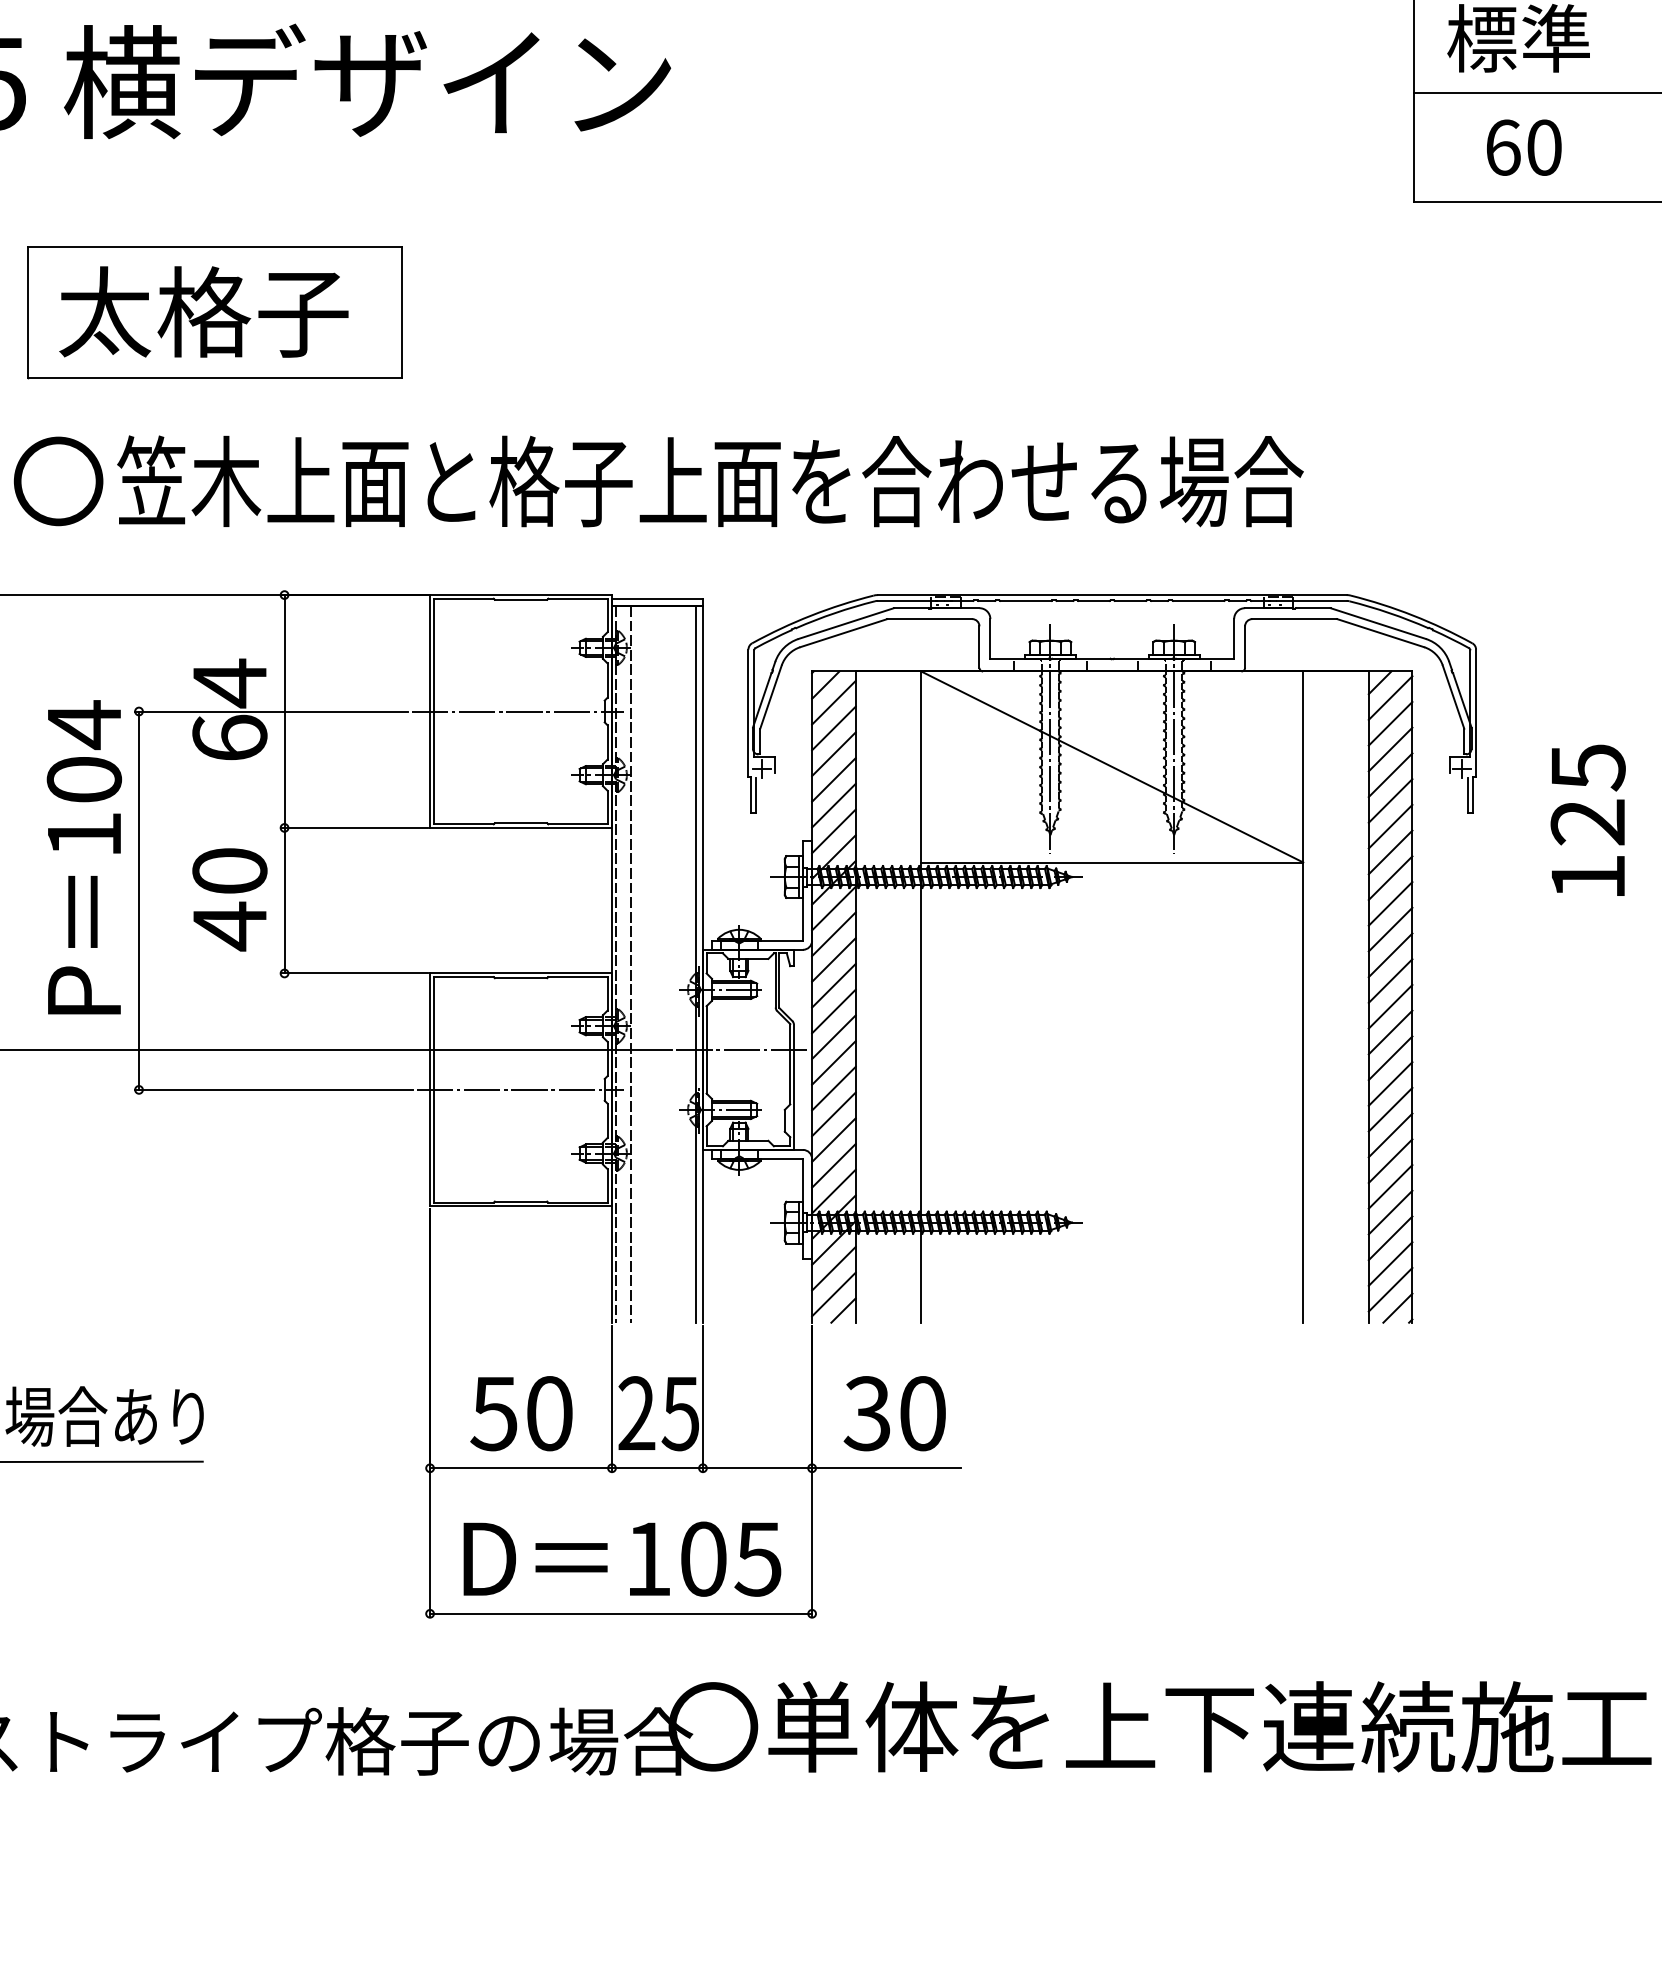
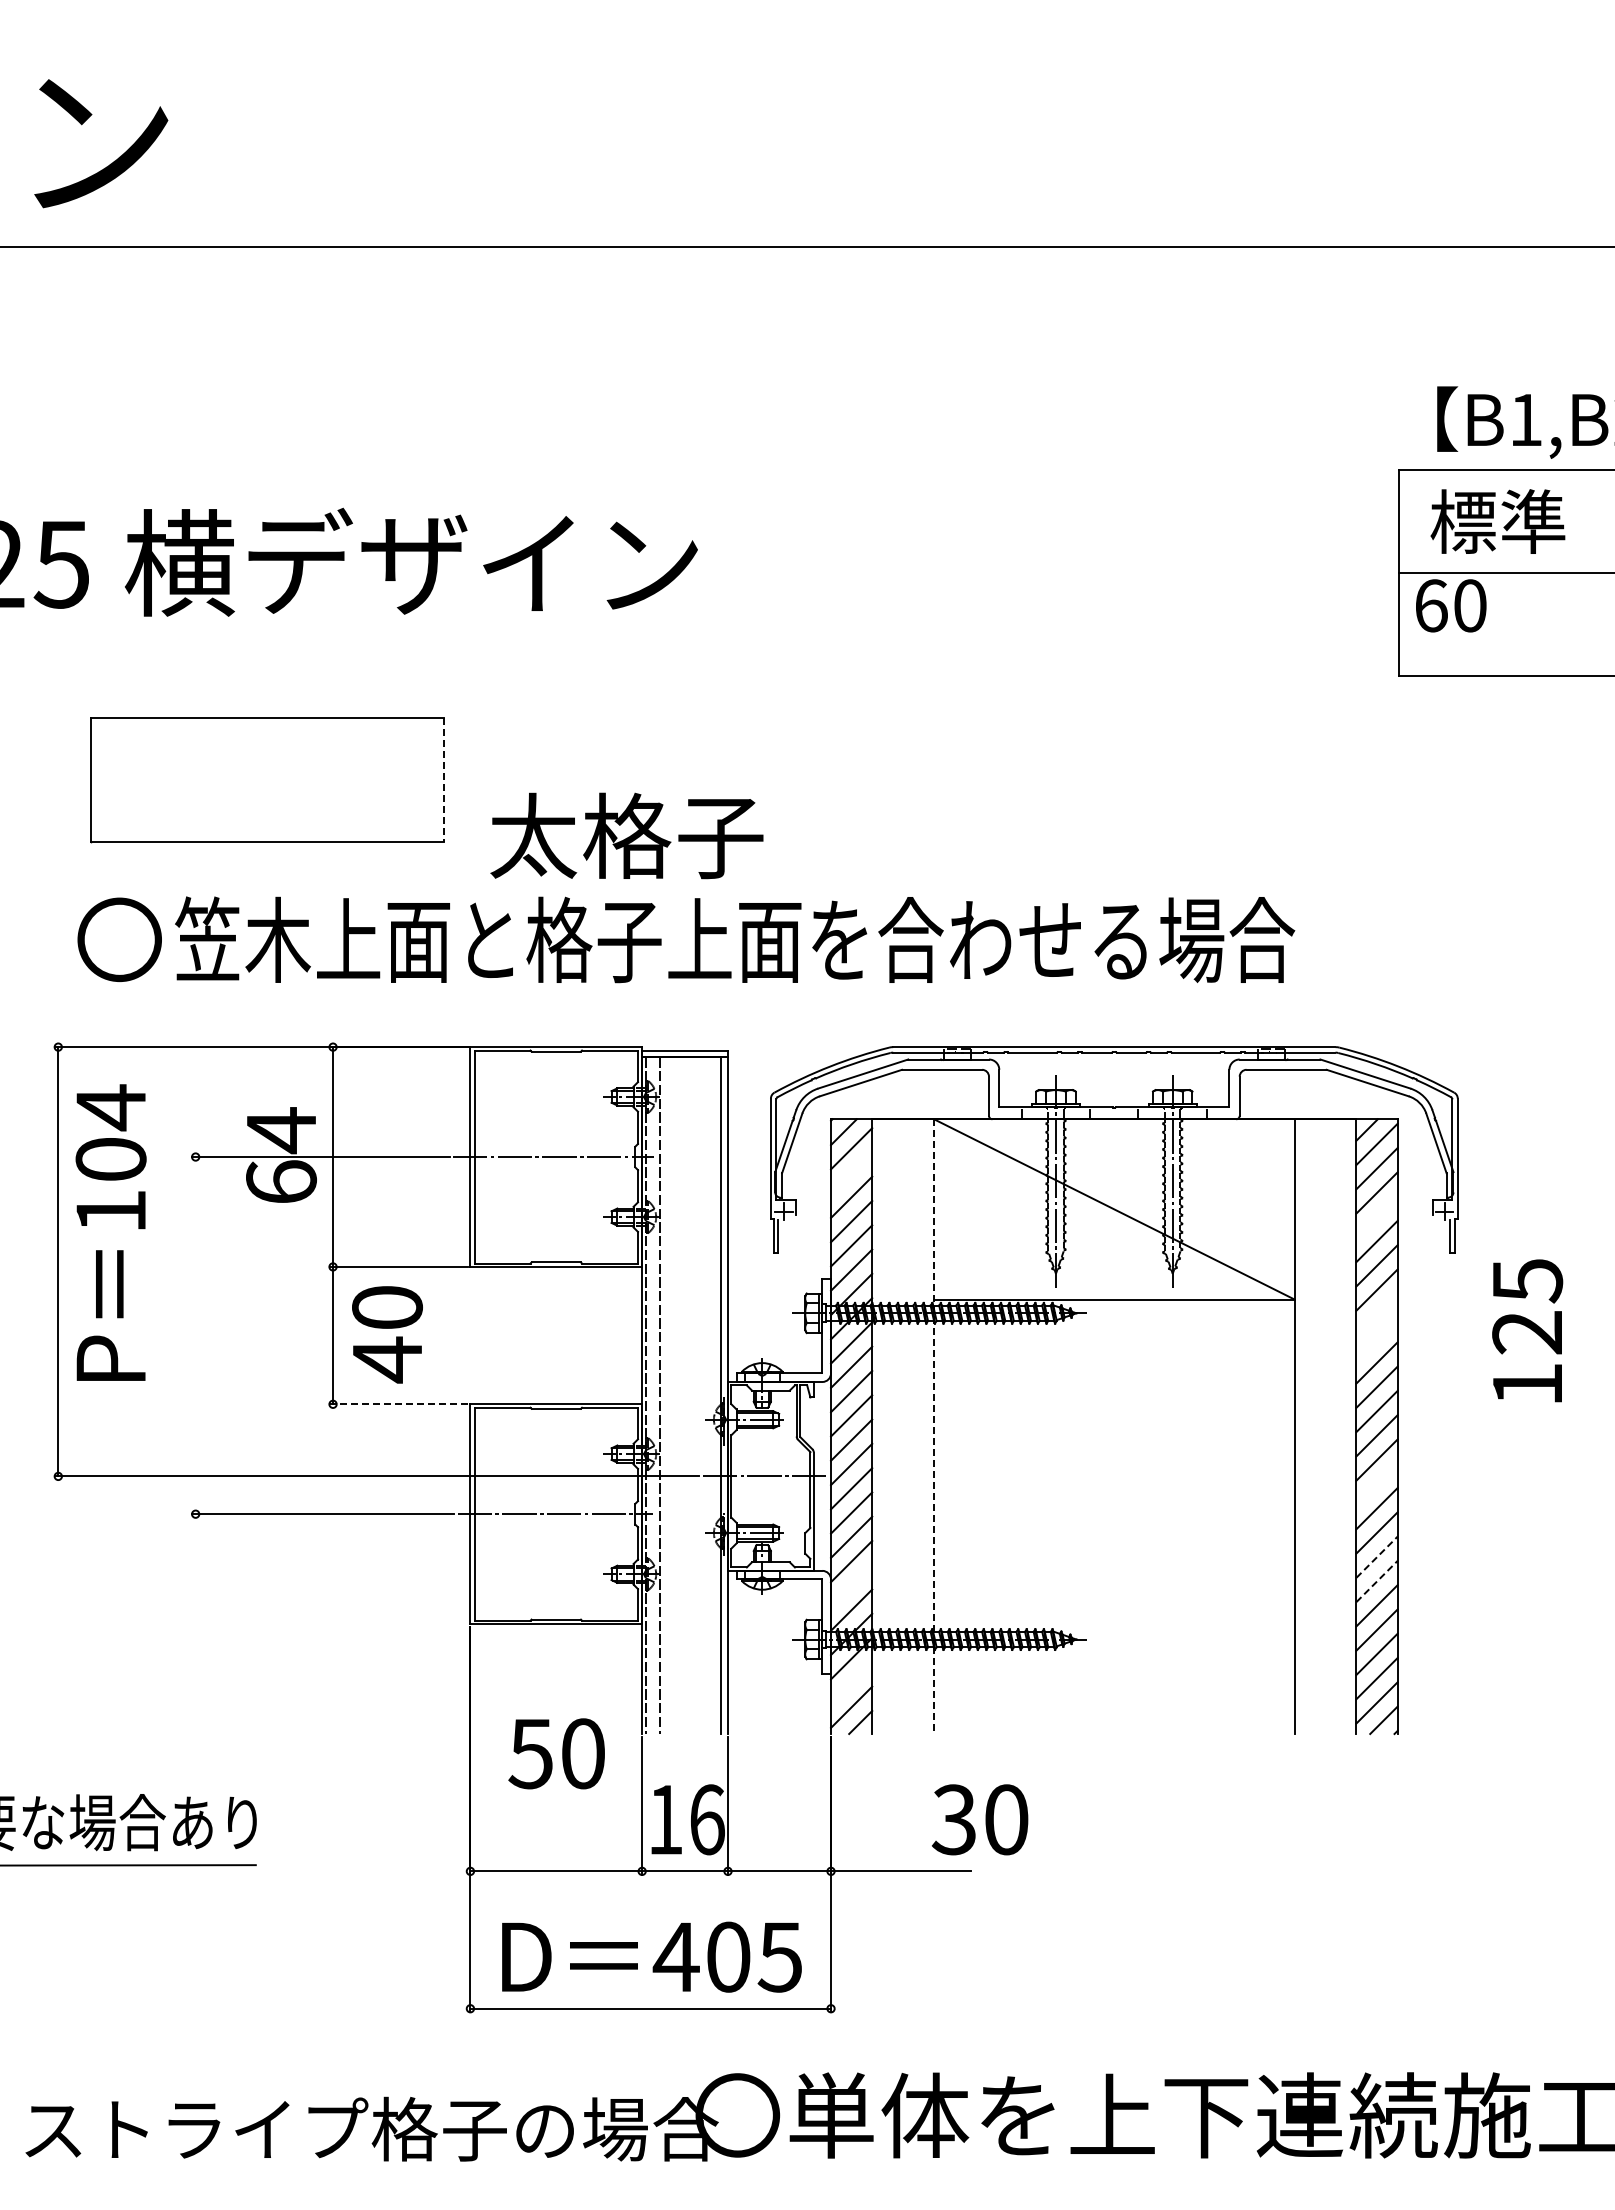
text: (1524, 147) -> (1451, 605), moved
text: (203, 311) -> (626, 835), moved
line: (402, 311) -> (444, 779), solid -> dashed
line: (833, 727) -> (851, 1172), removed
line: (1389, 774) -> (1376, 1216), removed
text: (1588, 820) -> (1527, 1330), moved
text: (83, 857) -> (110, 1232), moved
line: (1389, 877) -> (1376, 1313), removed
text: (229, 899) -> (387, 1334), moved
line: (138, 900) -> (195, 1335), removed
line: (1389, 903) -> (1376, 1338), removed
line: (353, 973) -> (398, 1404), solid -> dashed
line: (921, 998) -> (934, 1427), solid -> dashed
line: (1389, 1057) -> (1376, 1483), removed
line: (1391, 1134) -> (1377, 1556), solid -> dashed
line: (1391, 1161) -> (1377, 1581), solid -> dashed
line: (833, 1165) -> (851, 1585), removed
line: (833, 1268) -> (851, 1682), removed
text: (521, 1413) -> (556, 1753), moved
text: (659, 1413) -> (686, 1819), 25 -> 16
text: (895, 1413) -> (980, 1819), moved
text: (647, 1558) -> (675, 1956), 105 -> 405

